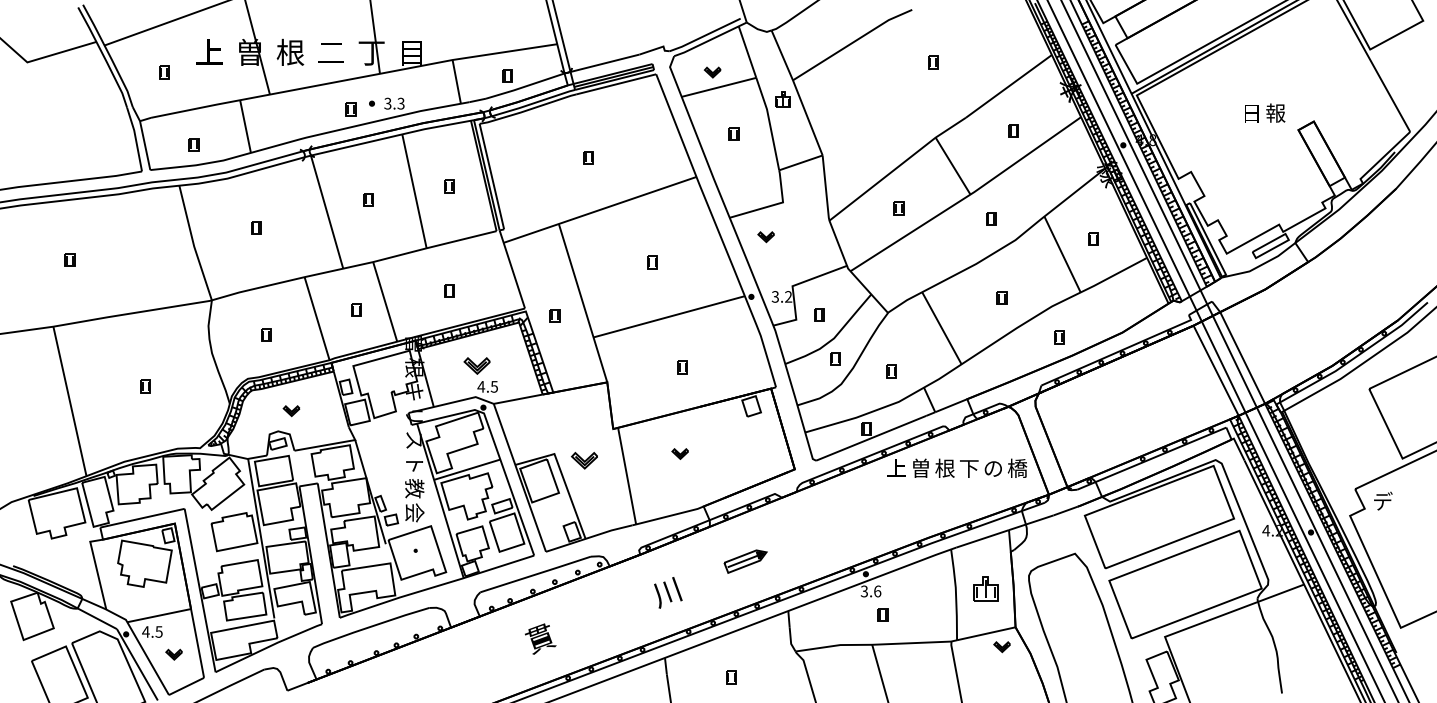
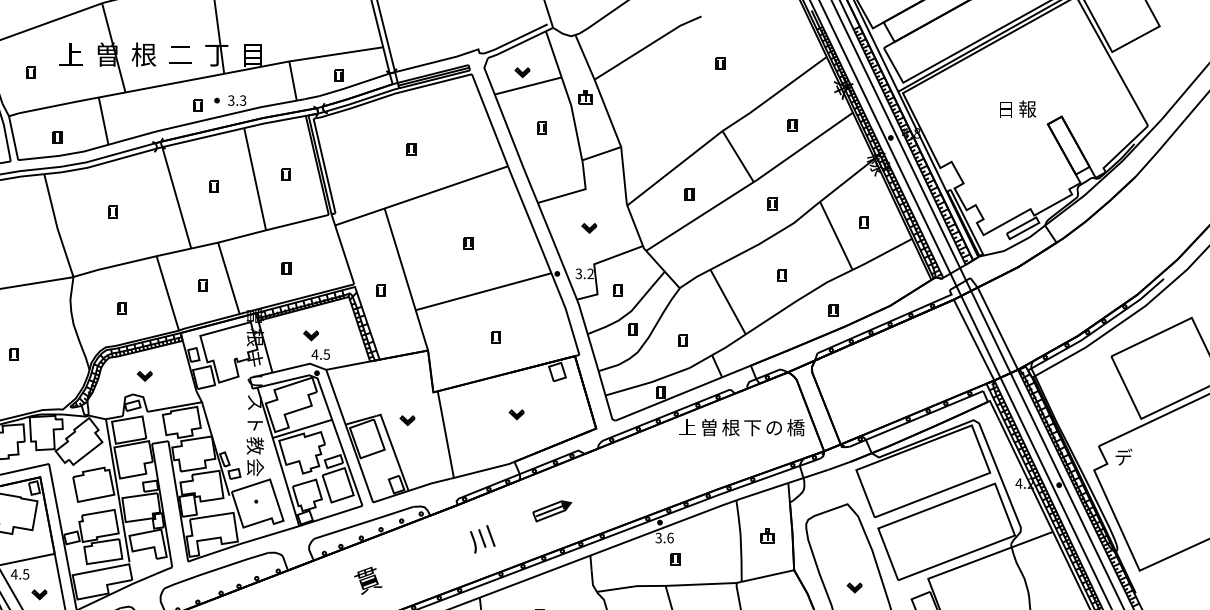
part: (765, 237) -> (588, 228), moved
part: (476, 365) -> (310, 335), size x0.62
part: (679, 453) -> (516, 414), moved
part: (584, 460) -> (407, 420), size x0.62
part: (985, 589) -> (767, 536), size x0.62
part: (1001, 647) -> (854, 588), moved

